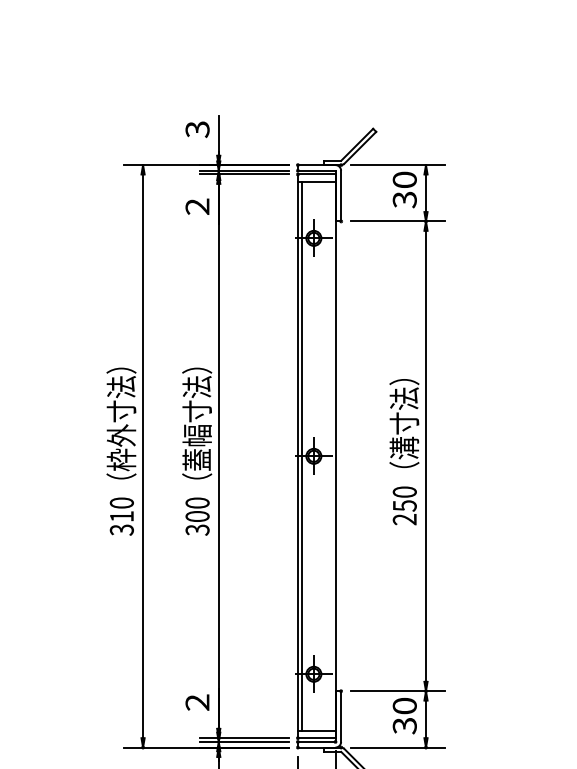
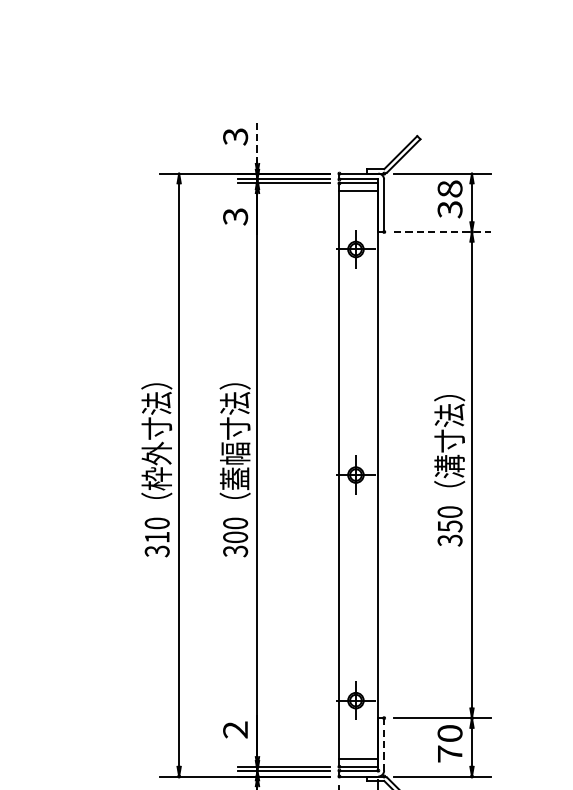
line: (218, 135) -> (257, 143), solid -> dashed
text: (404, 179) -> (449, 188), 30 -> 38
text: (197, 206) -> (235, 216), 2 -> 3
line: (398, 221) -> (443, 232), solid -> dashed
line: (301, 456) -> (343, 475), removed
text: (404, 519) -> (449, 540), 250 -> 350
line: (341, 717) -> (384, 745), solid -> dashed
text: (404, 725) -> (449, 753), 30 -> 70

